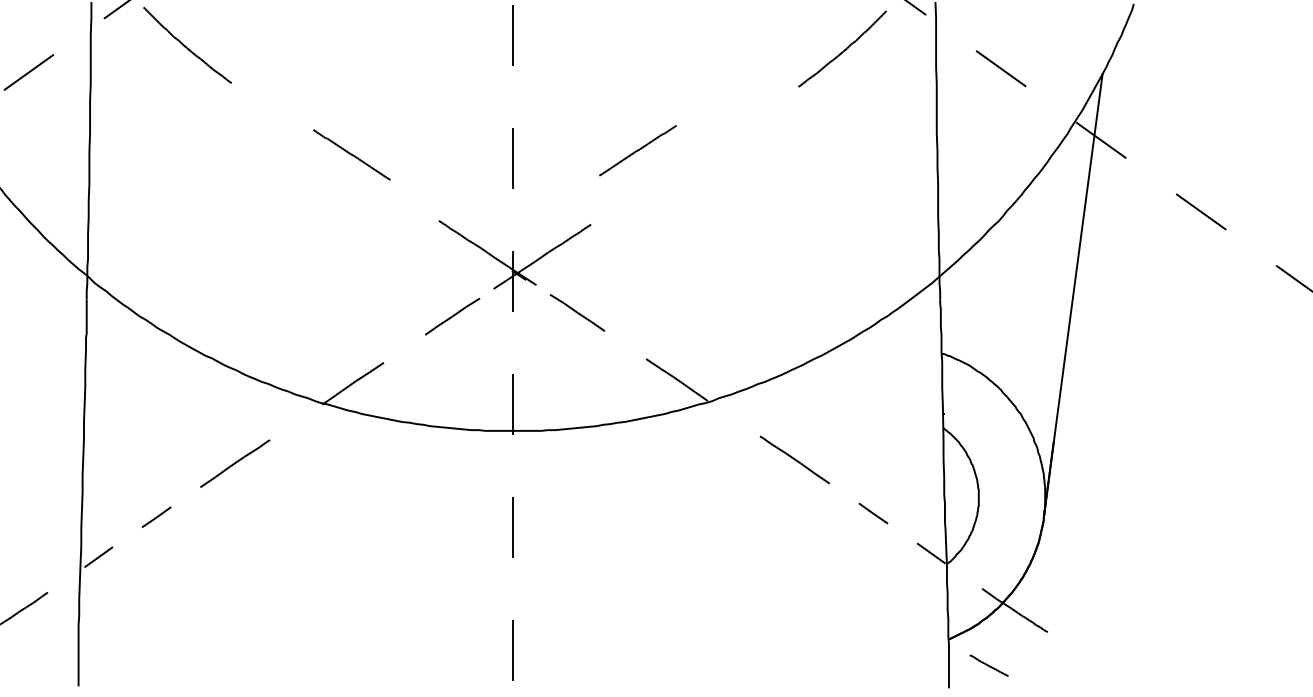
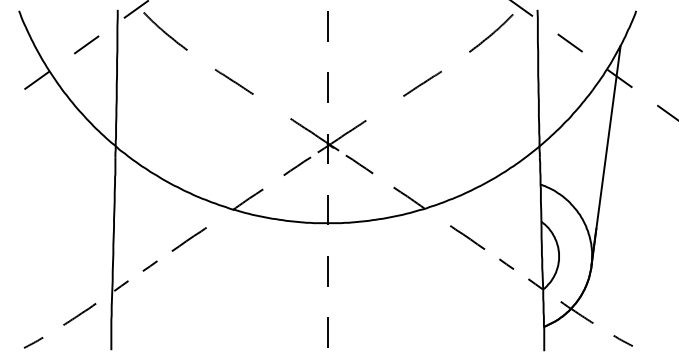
line: (637, 150) -> (422, 83), moved
line: (350, 154) -> (233, 81), moved
line: (987, 664) -> (622, 340), moved

